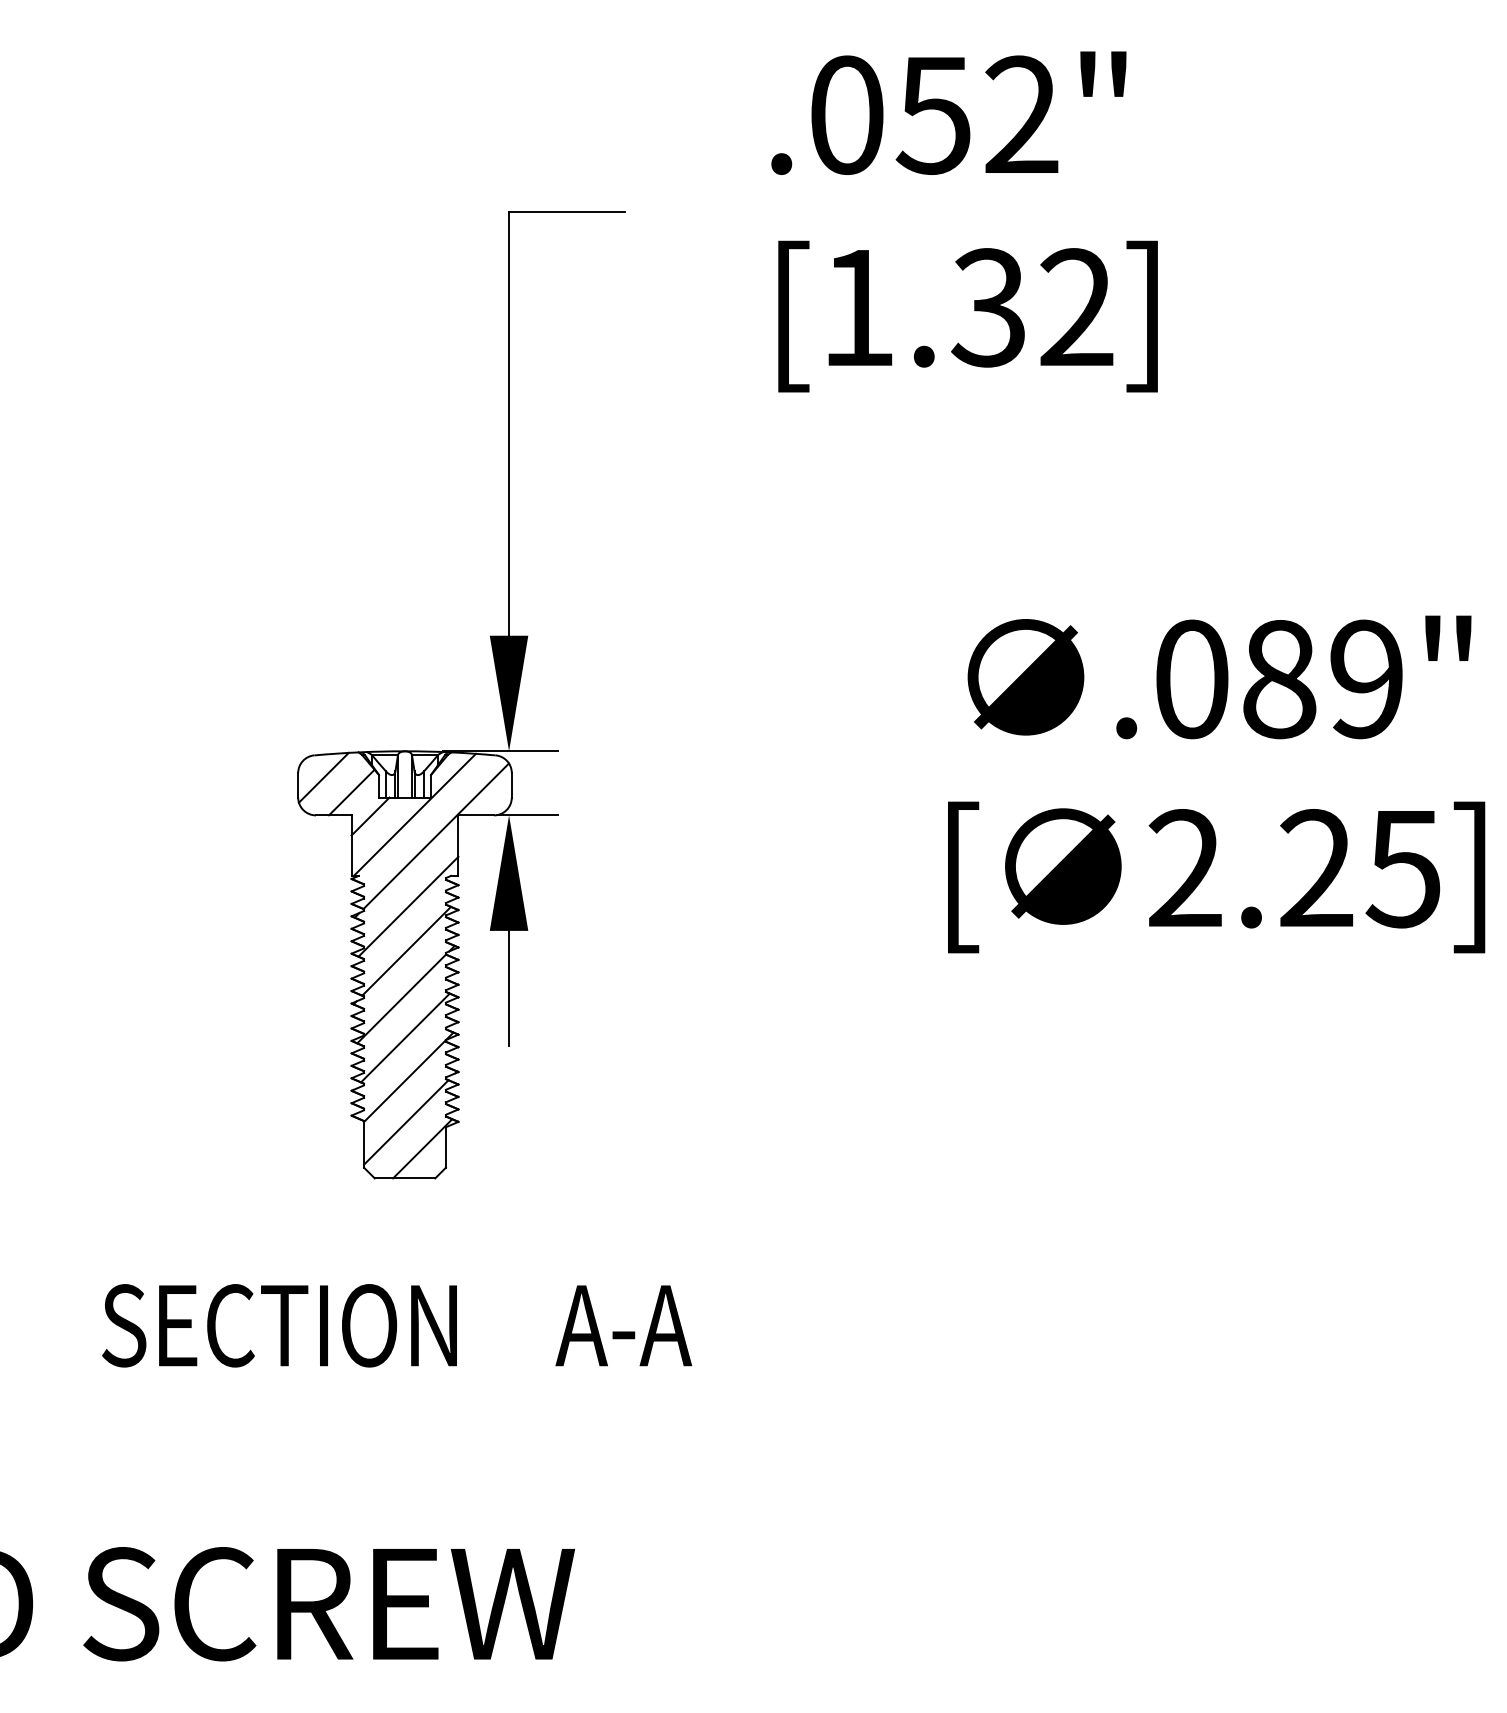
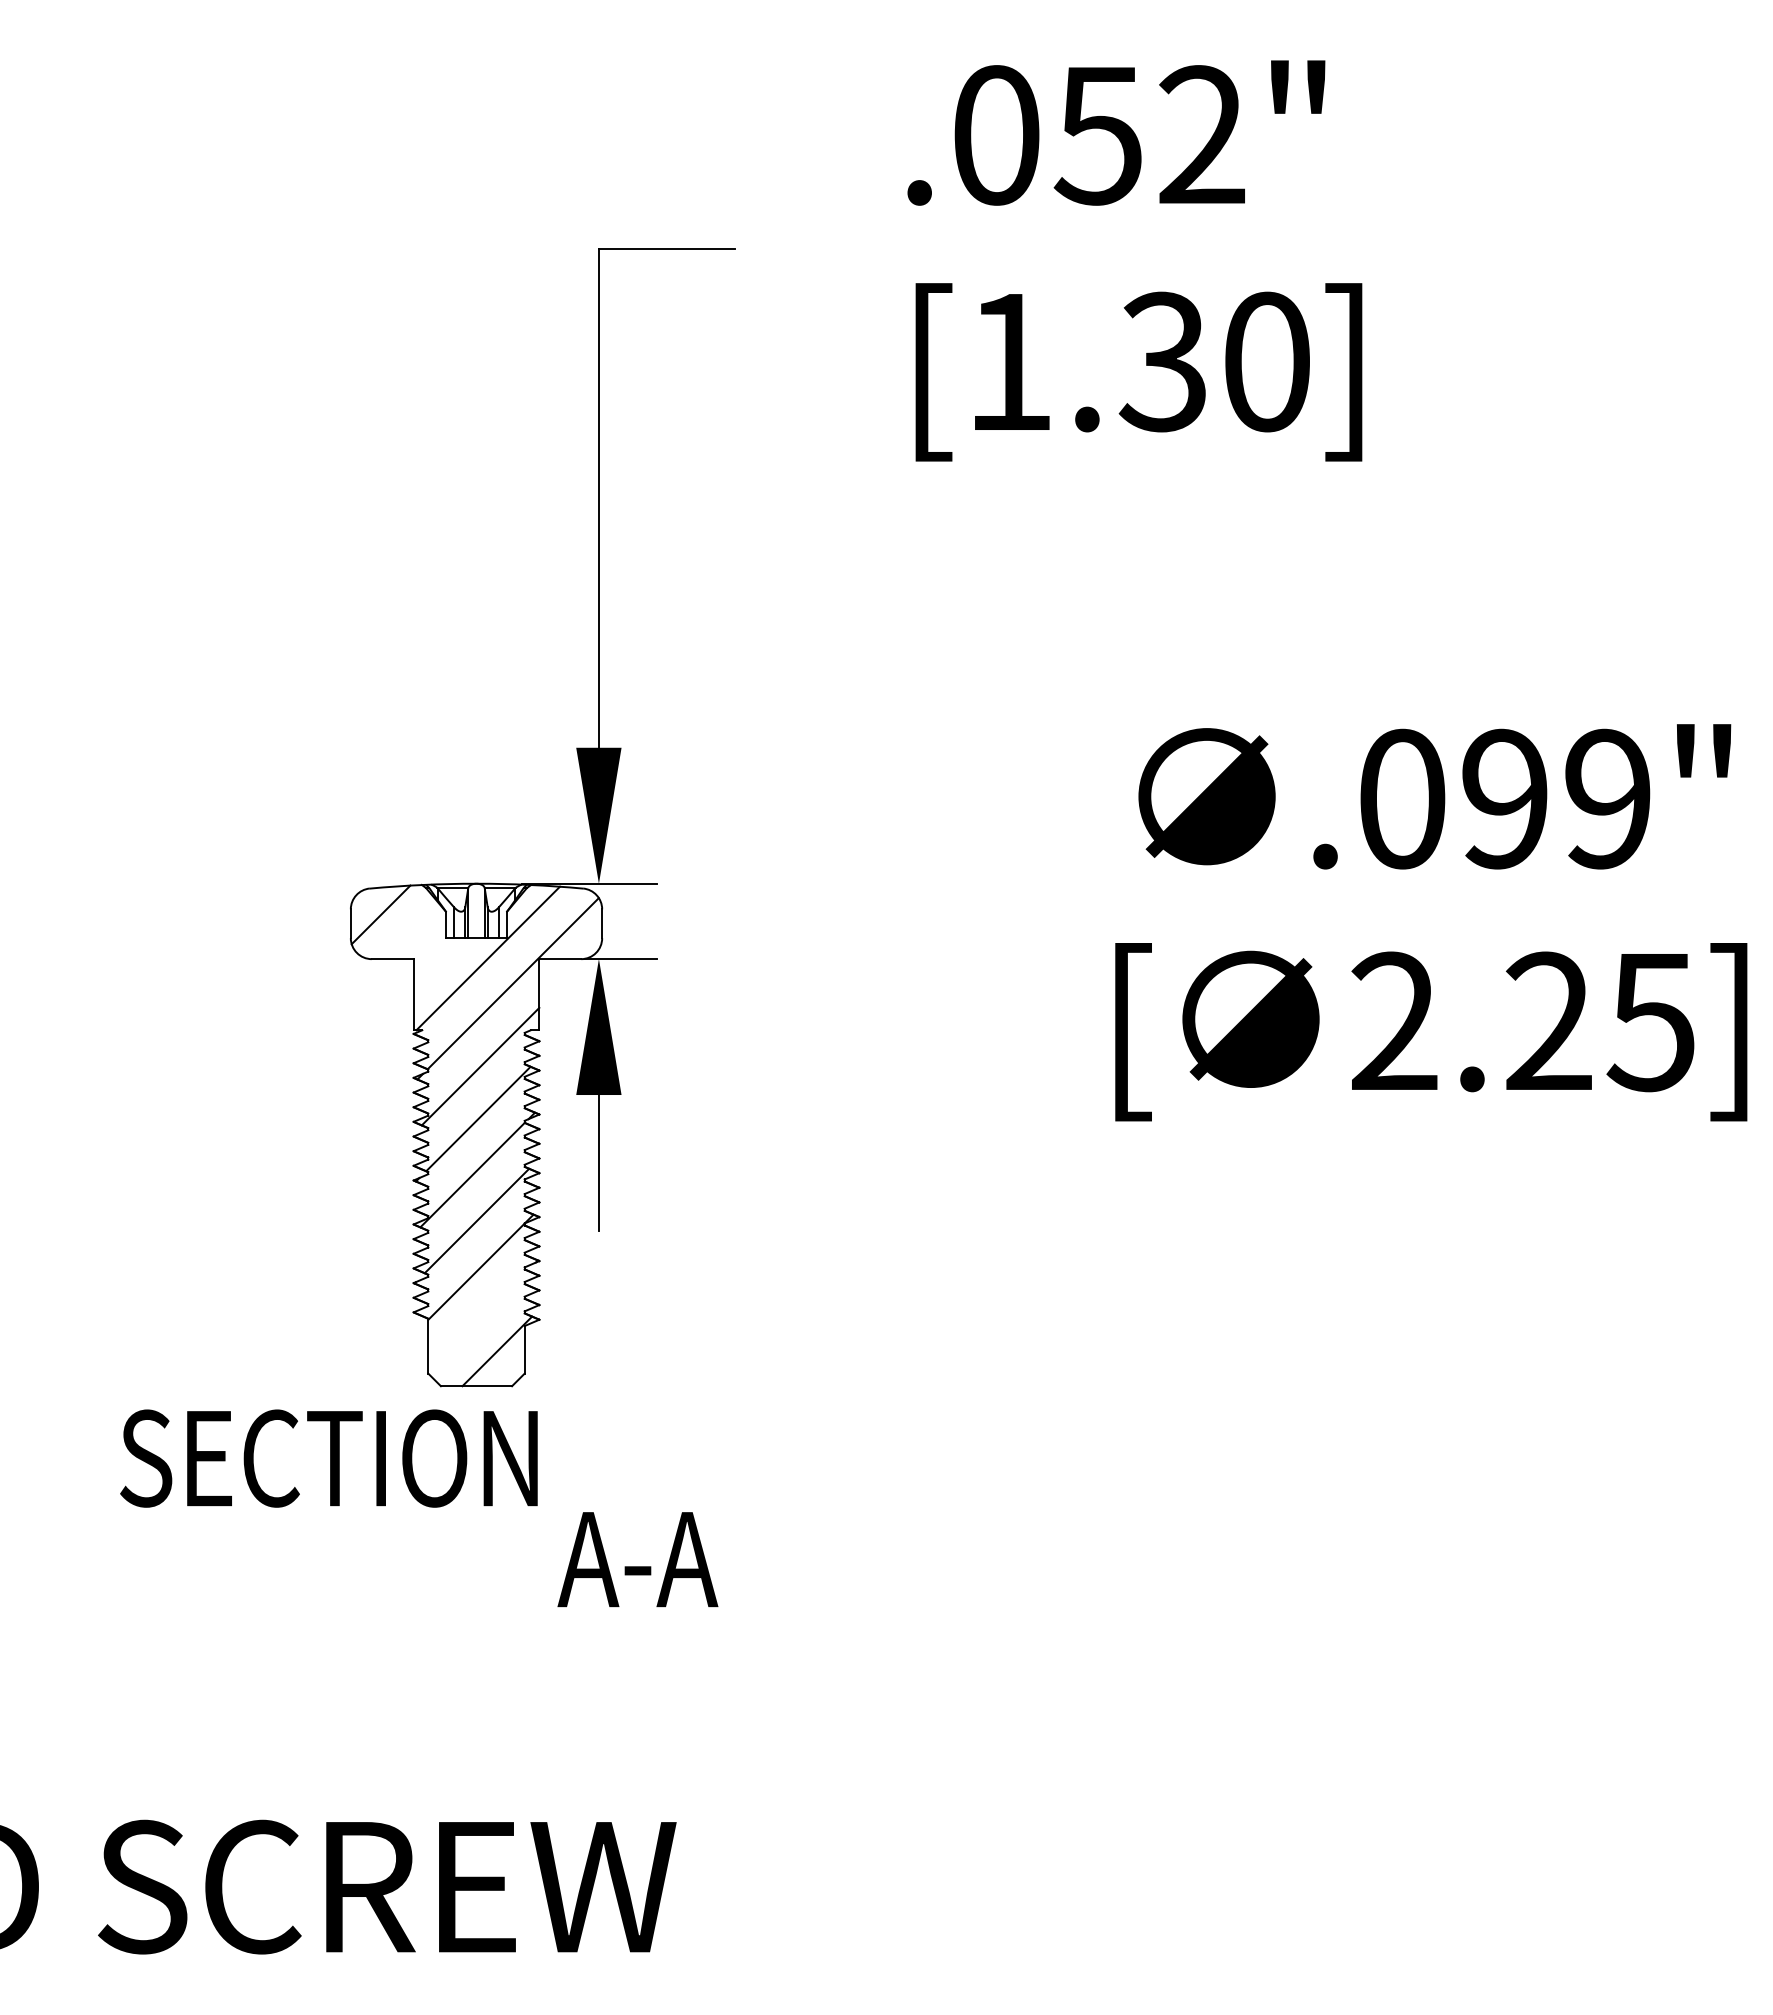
text: (1076, 307) -> (1266, 361), [1.32] -> [1.30]
text: (1279, 678) -> (1505, 798), .089" -> .099"
line: (351, 792) -> (413, 932), removed
line: (370, 816) -> (435, 960), removed
line: (405, 1122) -> (477, 1320), removed
text: (279, 1325) -> (328, 1458), moved
text: (623, 1325) -> (637, 1559), moved

